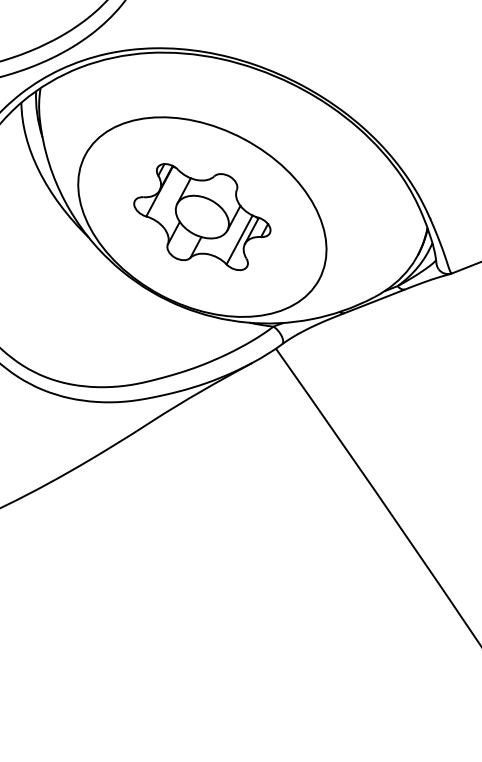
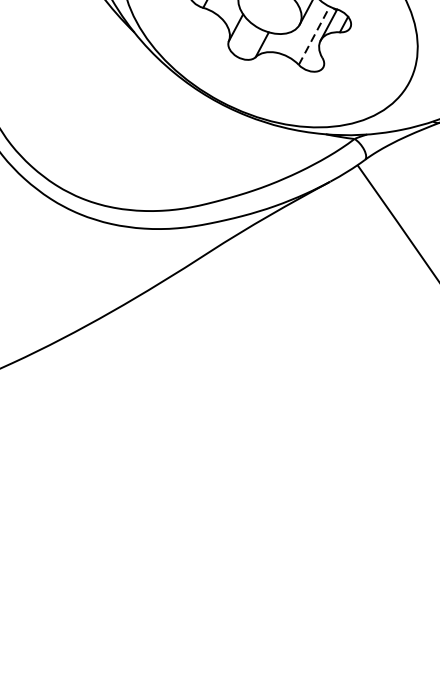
line: (239, 239) -> (314, 35), solid -> dashed

